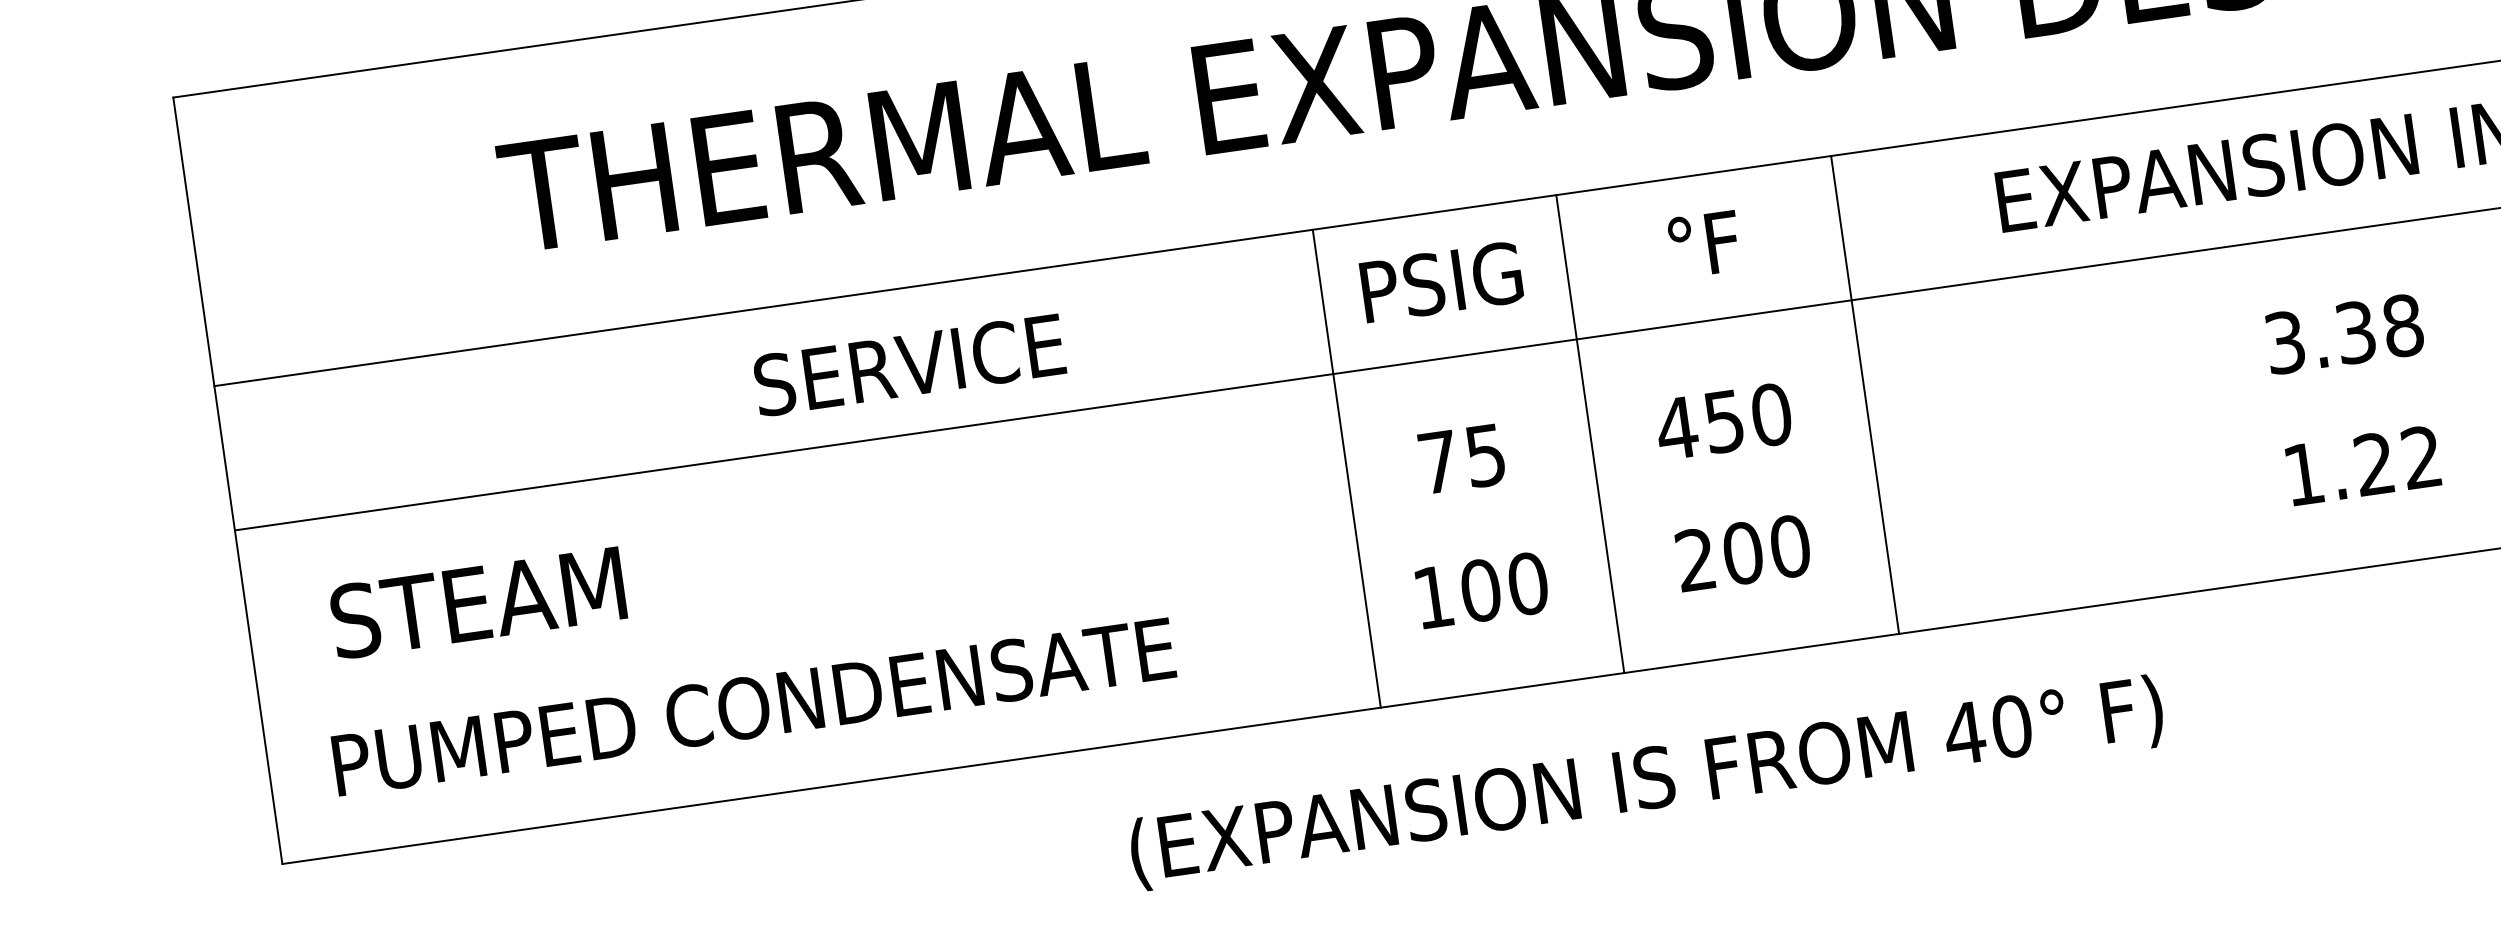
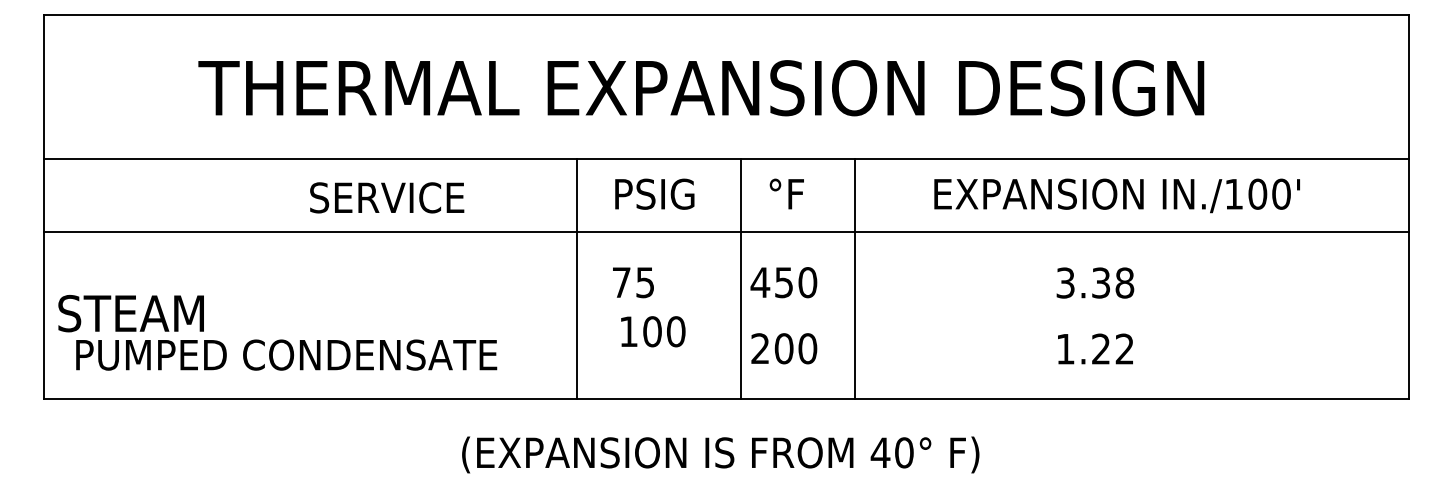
line: (1590, 434) -> (741, 279), moved
text: (1462, 458) -> (633, 282), moved
line: (1347, 468) -> (577, 279), moved
text: (1482, 589) -> (653, 331), moved
text: (476, 602) -> (130, 313), moved

